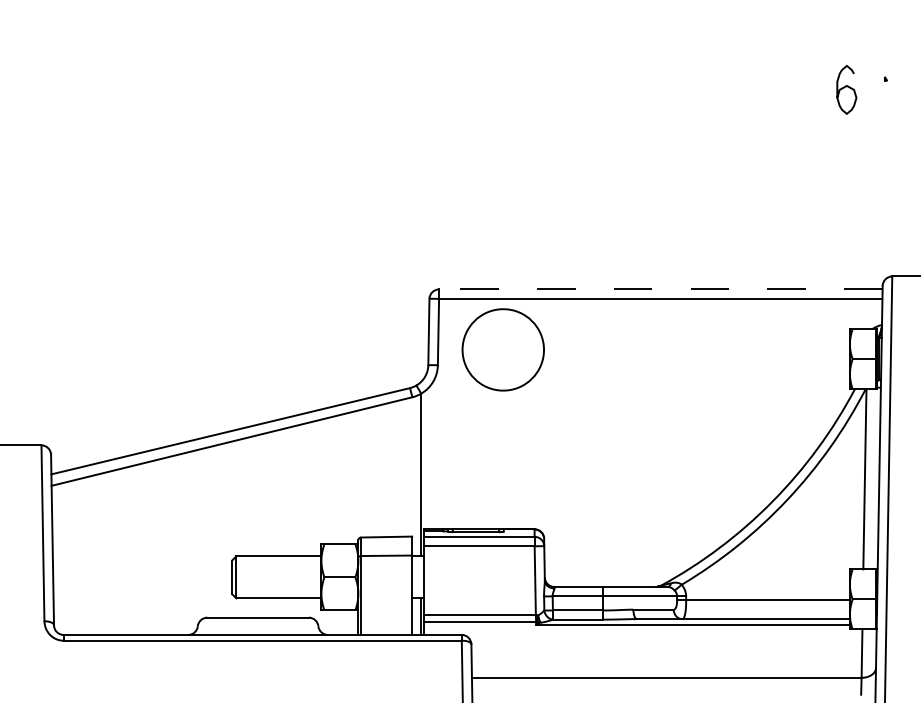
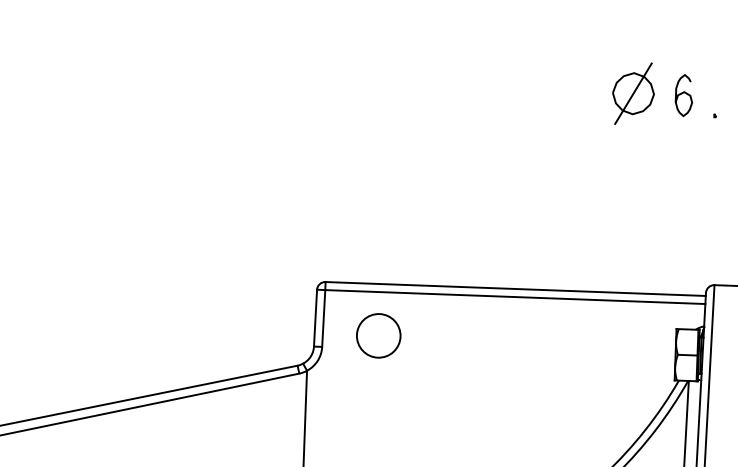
part: (789, 56) -> (633, 93), added
curve: (846, 87) -> (683, 93), moved
line: (660, 289) -> (515, 289), dashed -> solid
circle: (502, 349) -> (378, 335), size x0.62

